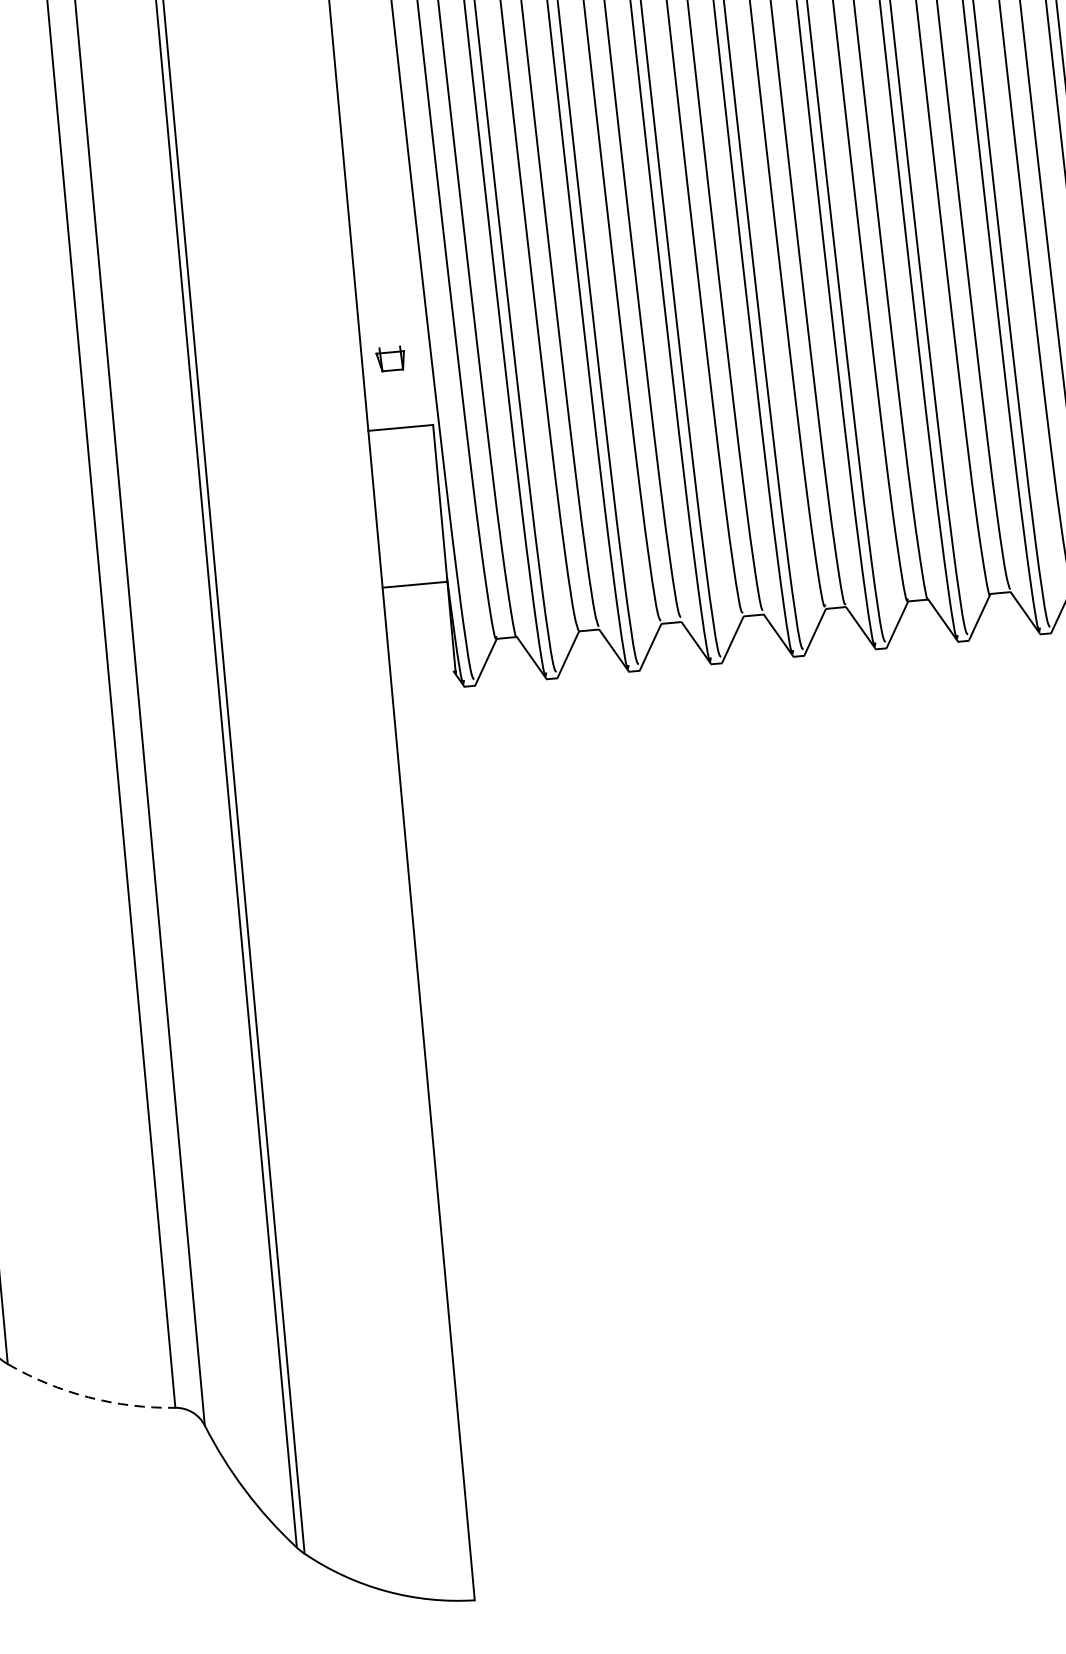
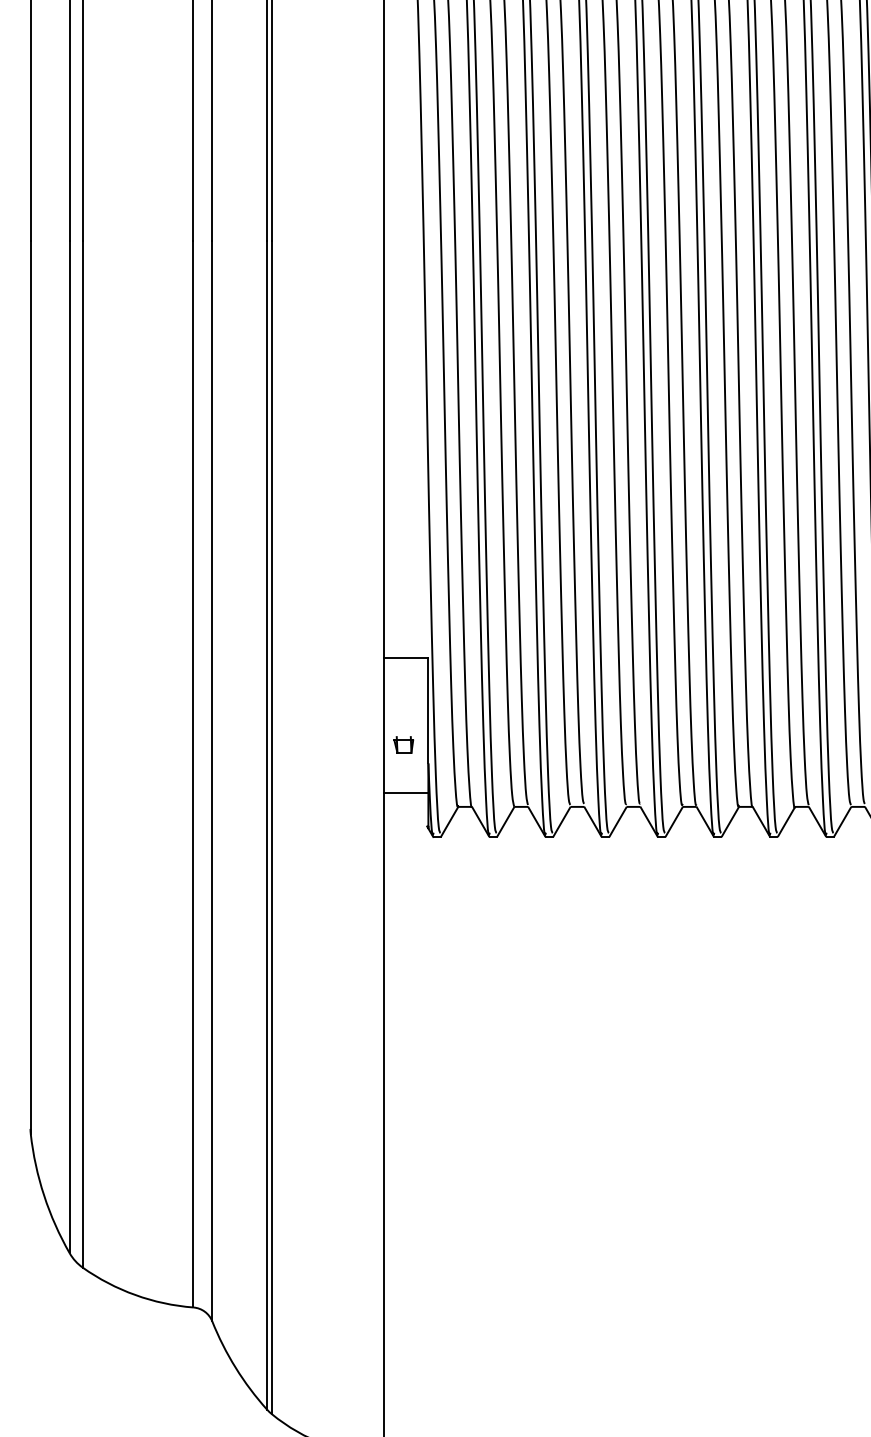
part: (390, 358) -> (403, 744), moved
line: (415, 585) -> (406, 793), moved
arc: (88, 1397) -> (135, 1295), dashed -> solid

